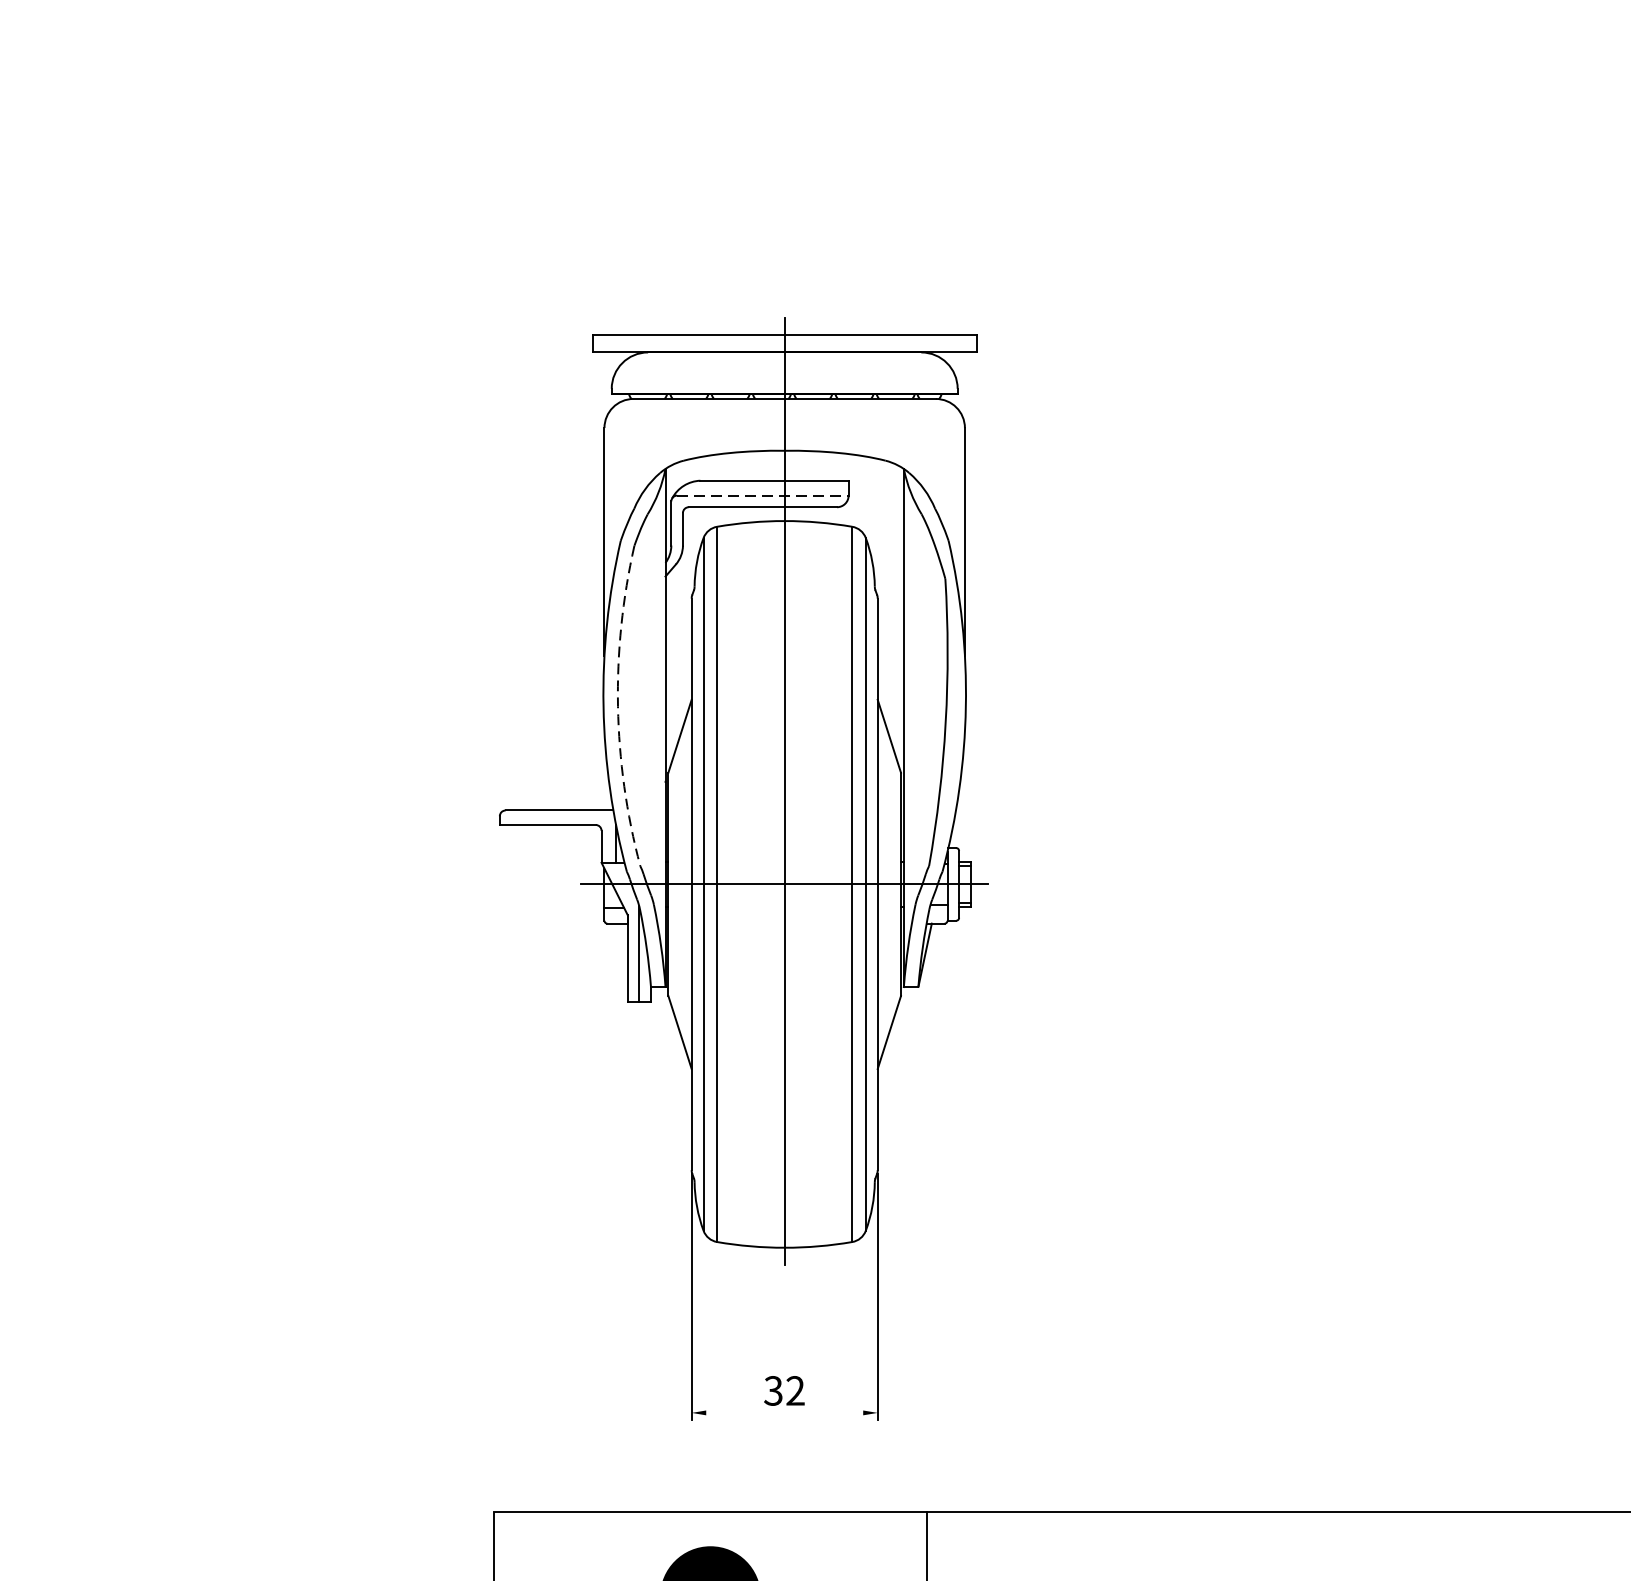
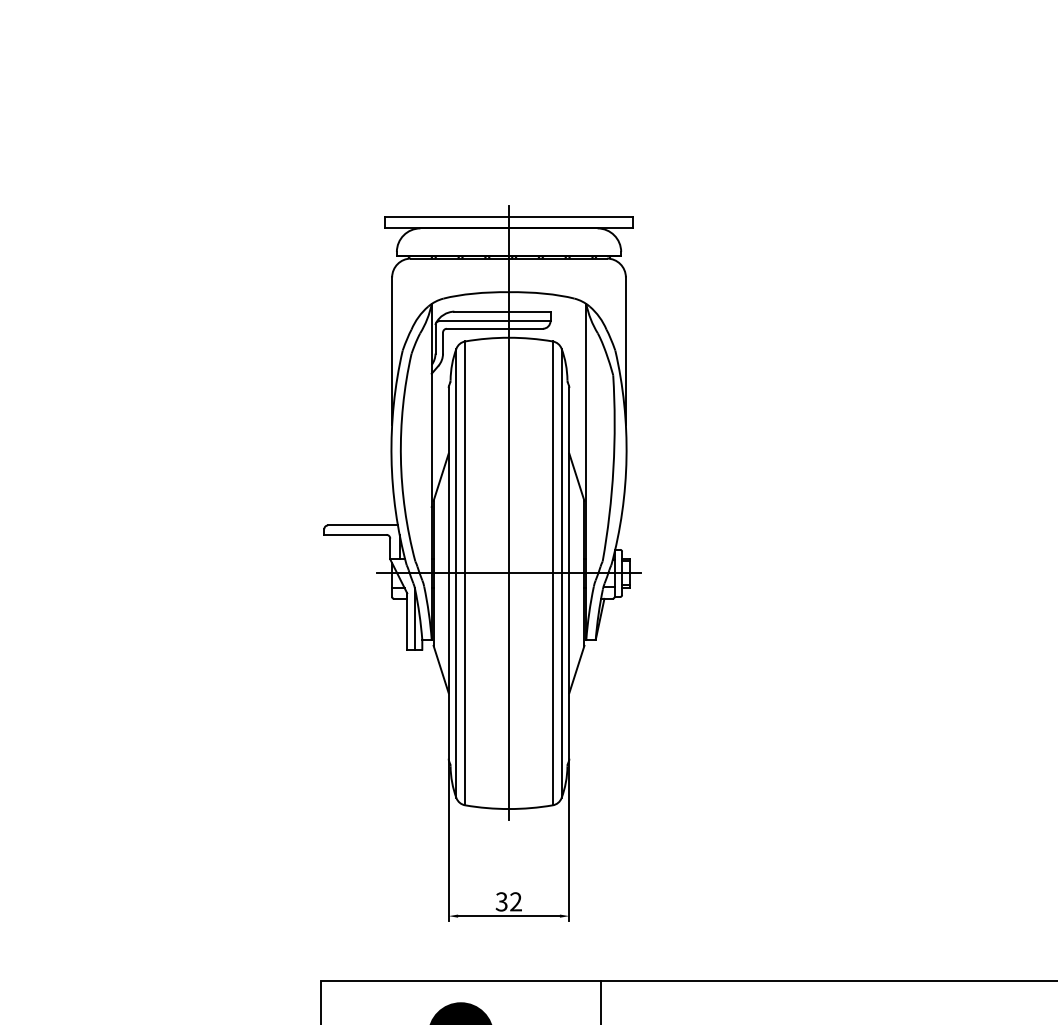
line: (762, 495) -> (494, 321), dashed -> solid
arc: (617, 705) -> (400, 457), dashed -> solid
line: (783, 1413) -> (508, 916), added

